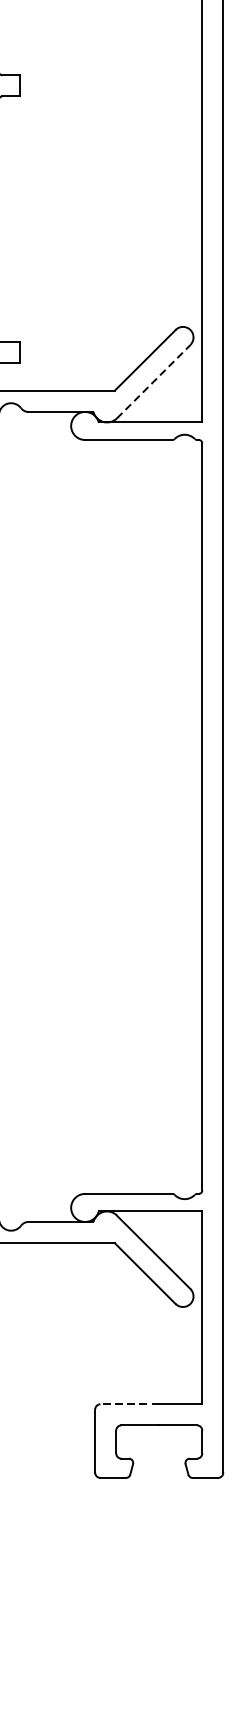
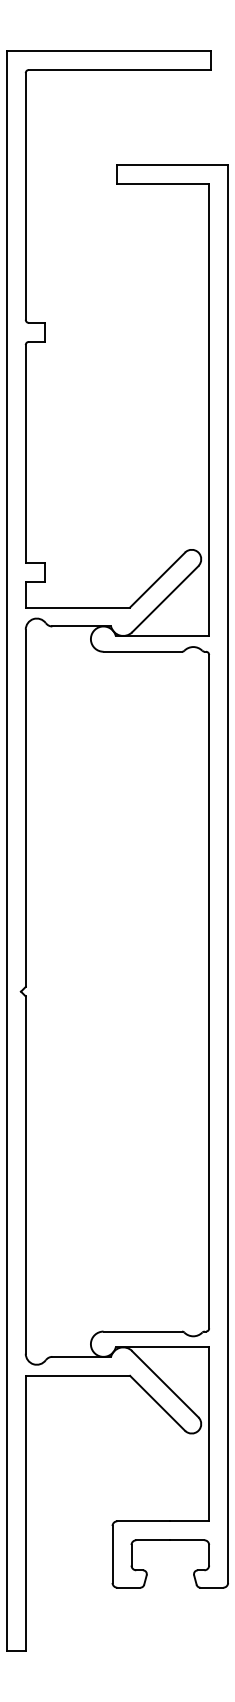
line: (153, 382) -> (165, 599), dashed -> solid
line: (129, 1404) -> (143, 1521), dashed -> solid

